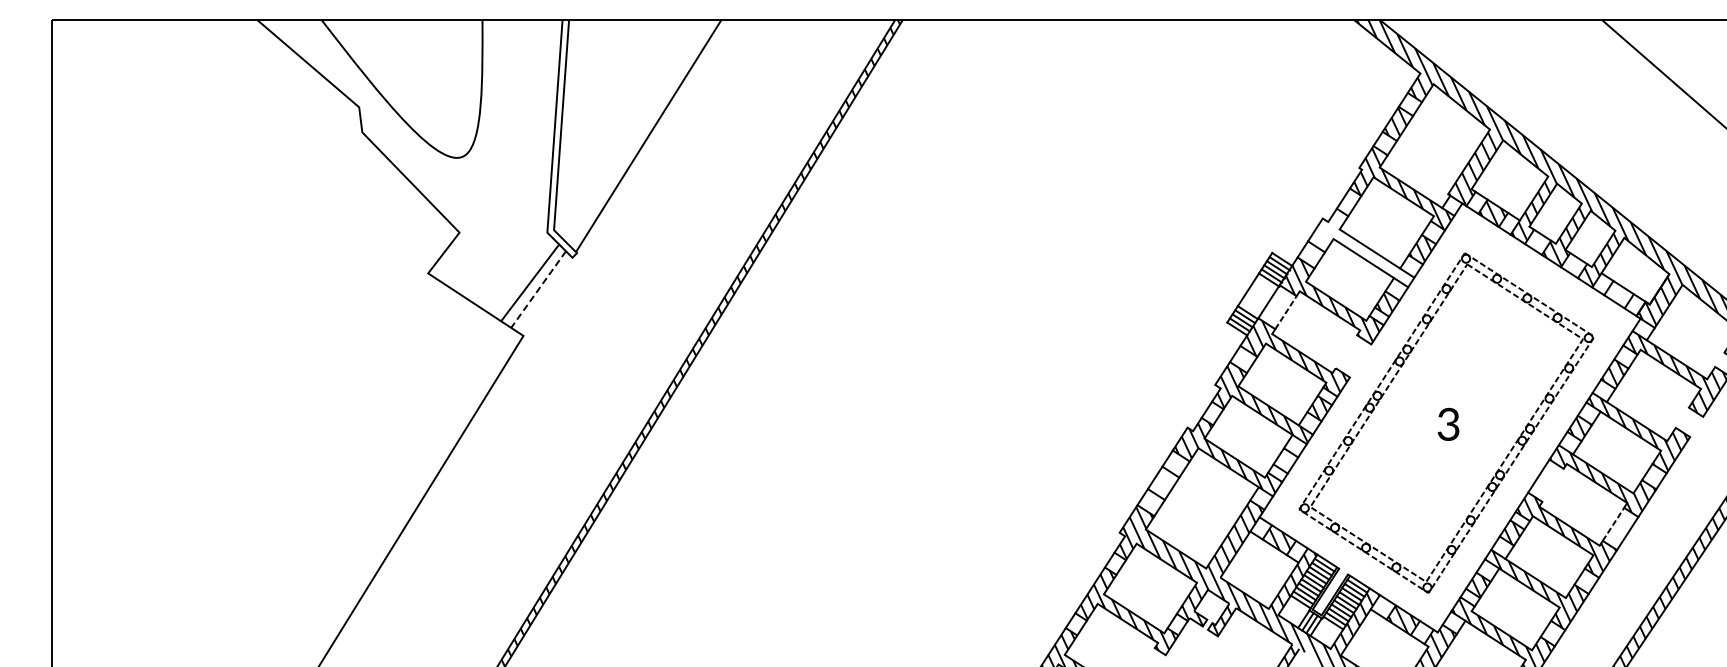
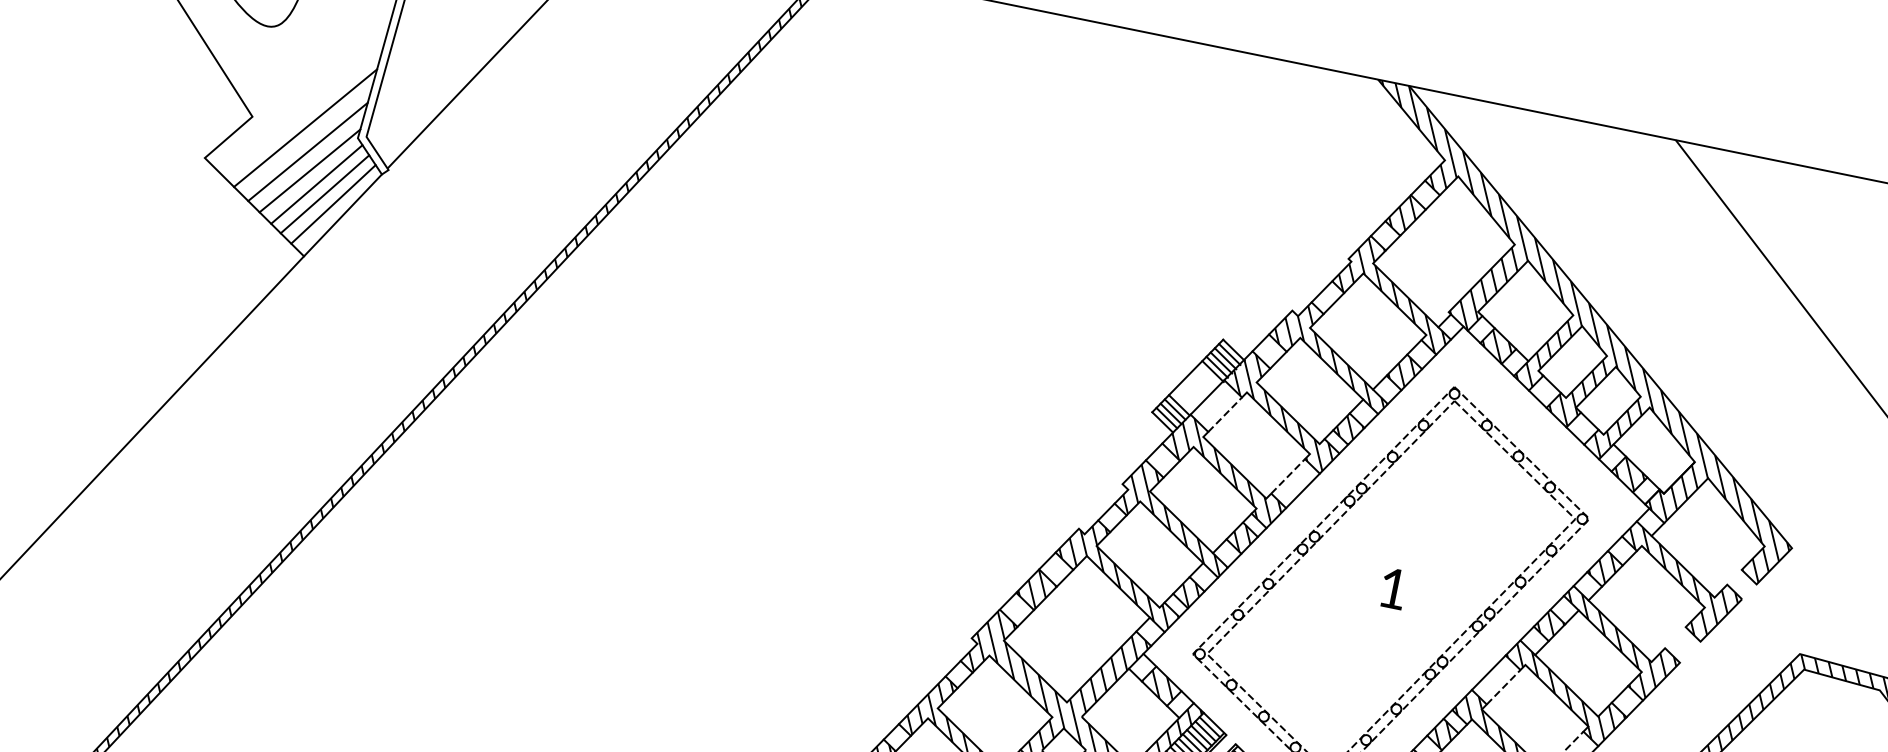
line: (503, 232) -> (305, 127), added
hatch: (1361, 247) -> (1331, 354), added
line: (509, 251) -> (307, 151), added
line: (513, 266) -> (308, 170), added
line: (521, 276) -> (316, 184), added
line: (538, 289) -> (333, 204), dashed -> solid
hatch: (1619, 294) -> (1630, 474), added
line: (547, 296) -> (342, 214), added
line: (1346, 351) -> (1288, 476), added
line: (1360, 360) -> (1302, 490), added
text: (1448, 423) -> (1393, 587), 3 -> 1
hatch: (1286, 461) -> (1189, 593), added
hatch: (1163, 482) -> (1036, 588), added
line: (1552, 484) -> (1503, 686), added

